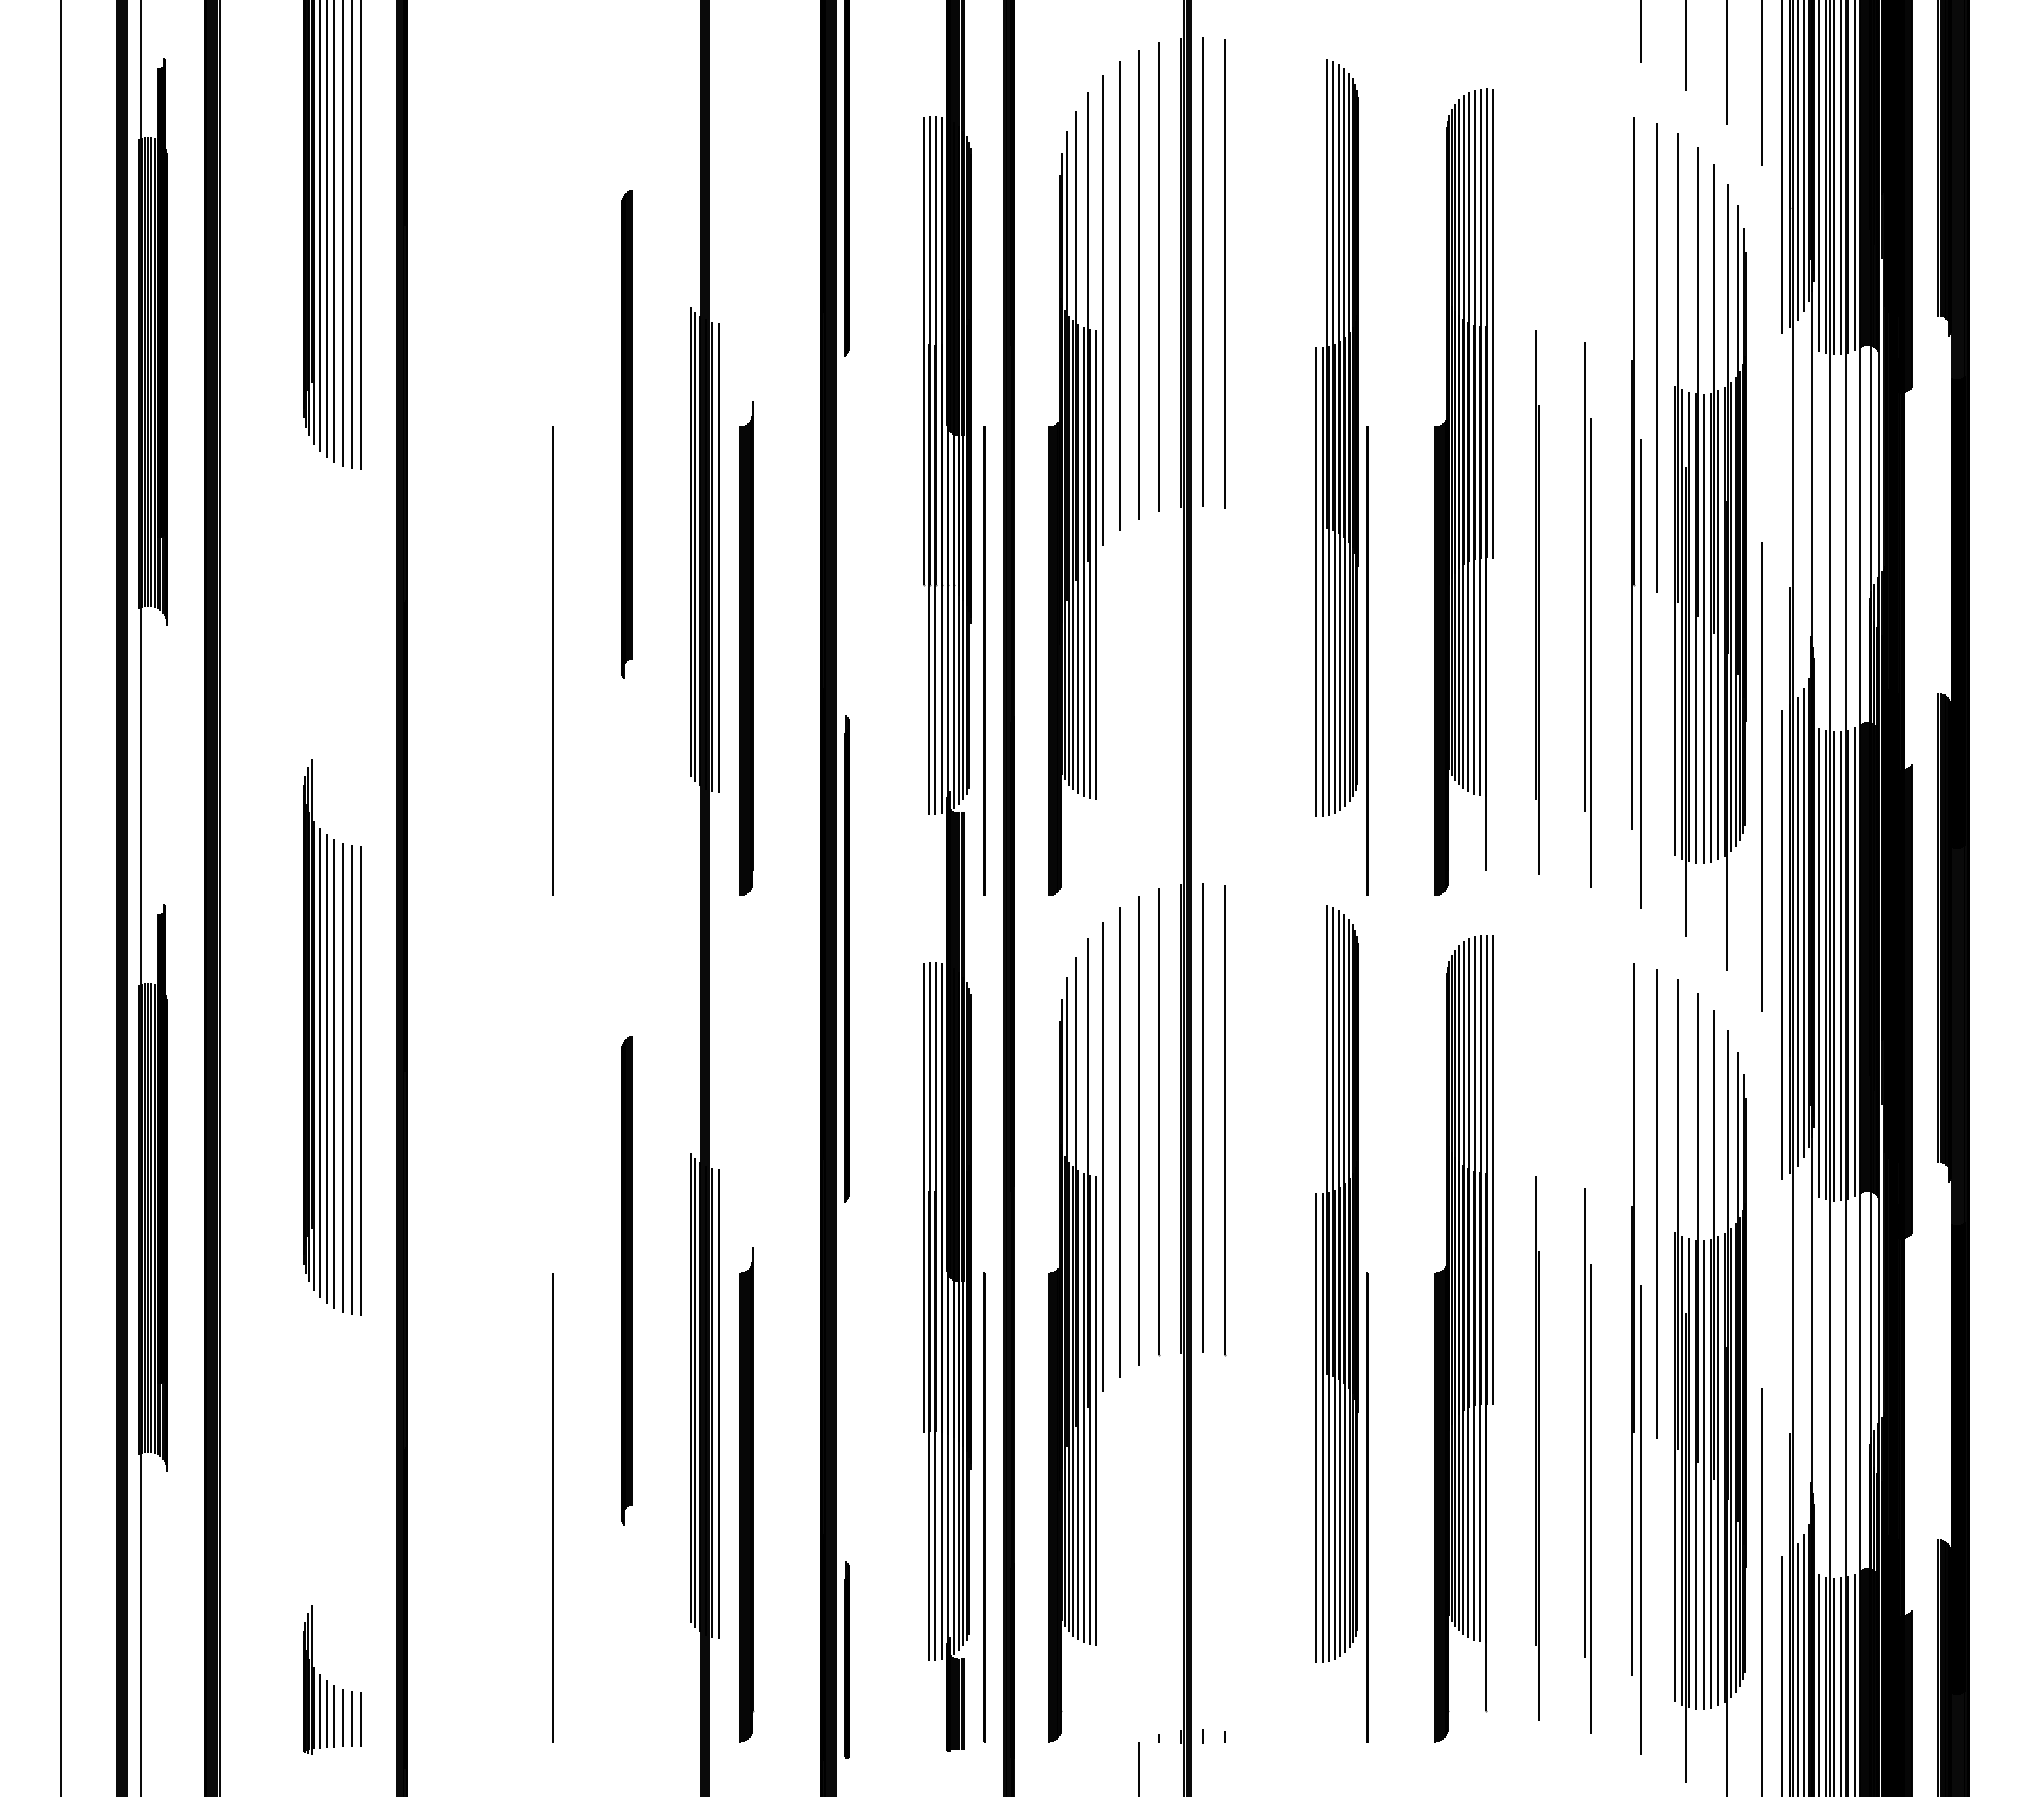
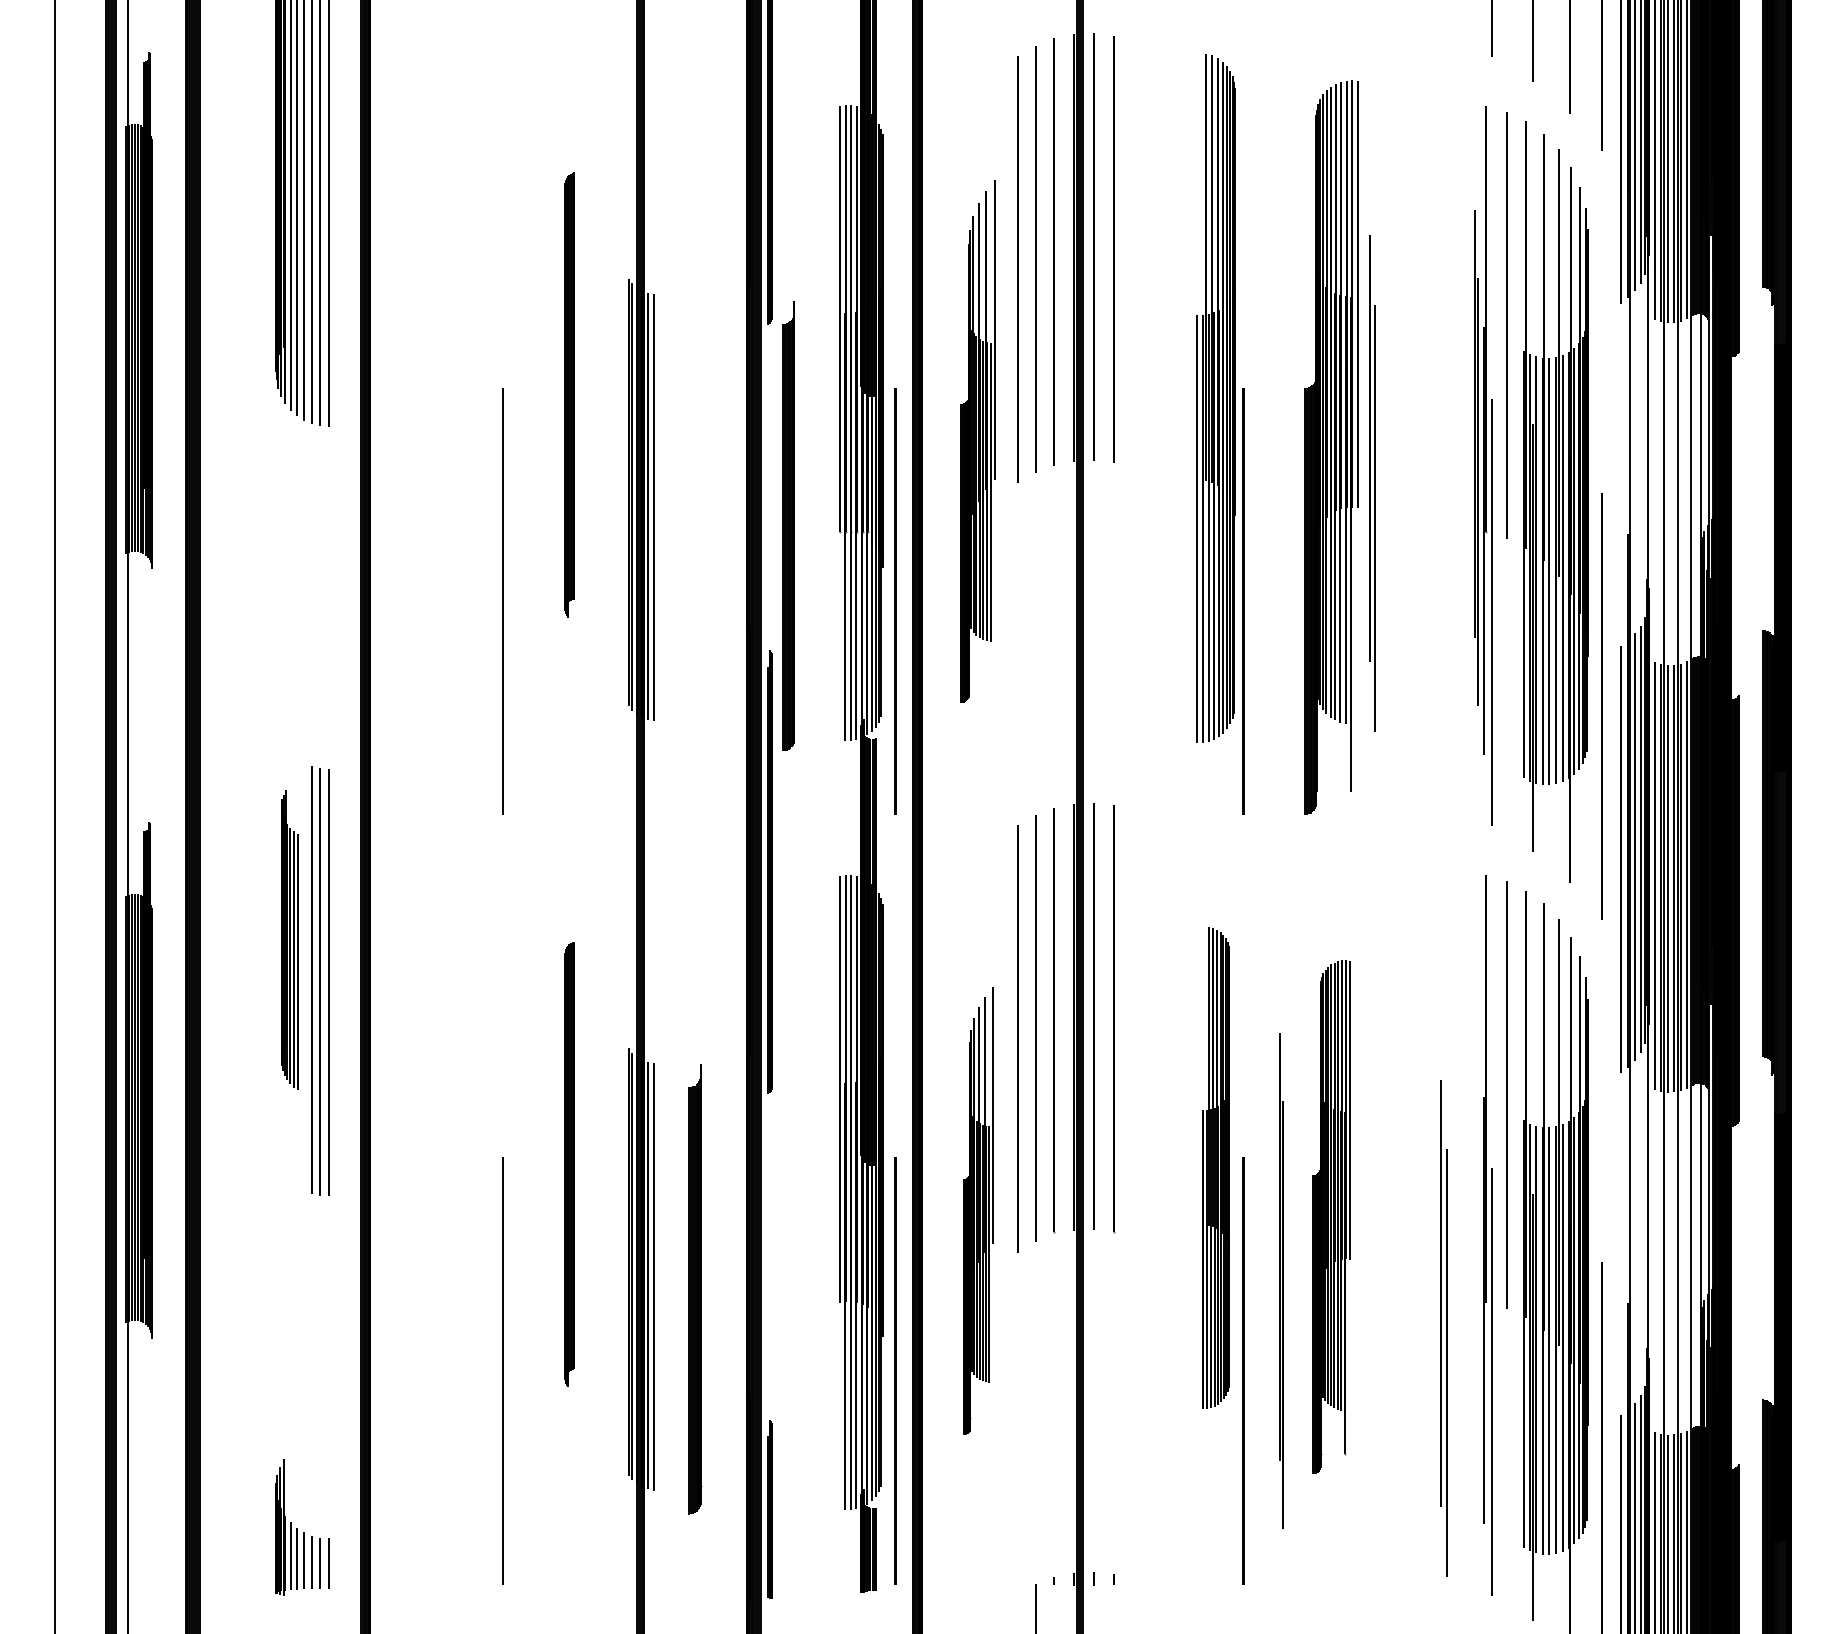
part: (1075, 485) -> (978, 441), size x0.7
part: (1537, 602) -> (1476, 457), moved
part: (1587, 614) -> (1371, 483), moved
part: (746, 648) -> (788, 525), moved
part: (318, 1033) -> (289, 939), size x0.6
part: (1336, 1283) -> (1215, 1167), size x0.7
part: (1075, 1332) -> (978, 1211), size x0.6
part: (1463, 1338) -> (1330, 1217), size x0.7
part: (1537, 1448) -> (1281, 1280), moved
part: (746, 1494) -> (695, 1288), moved

